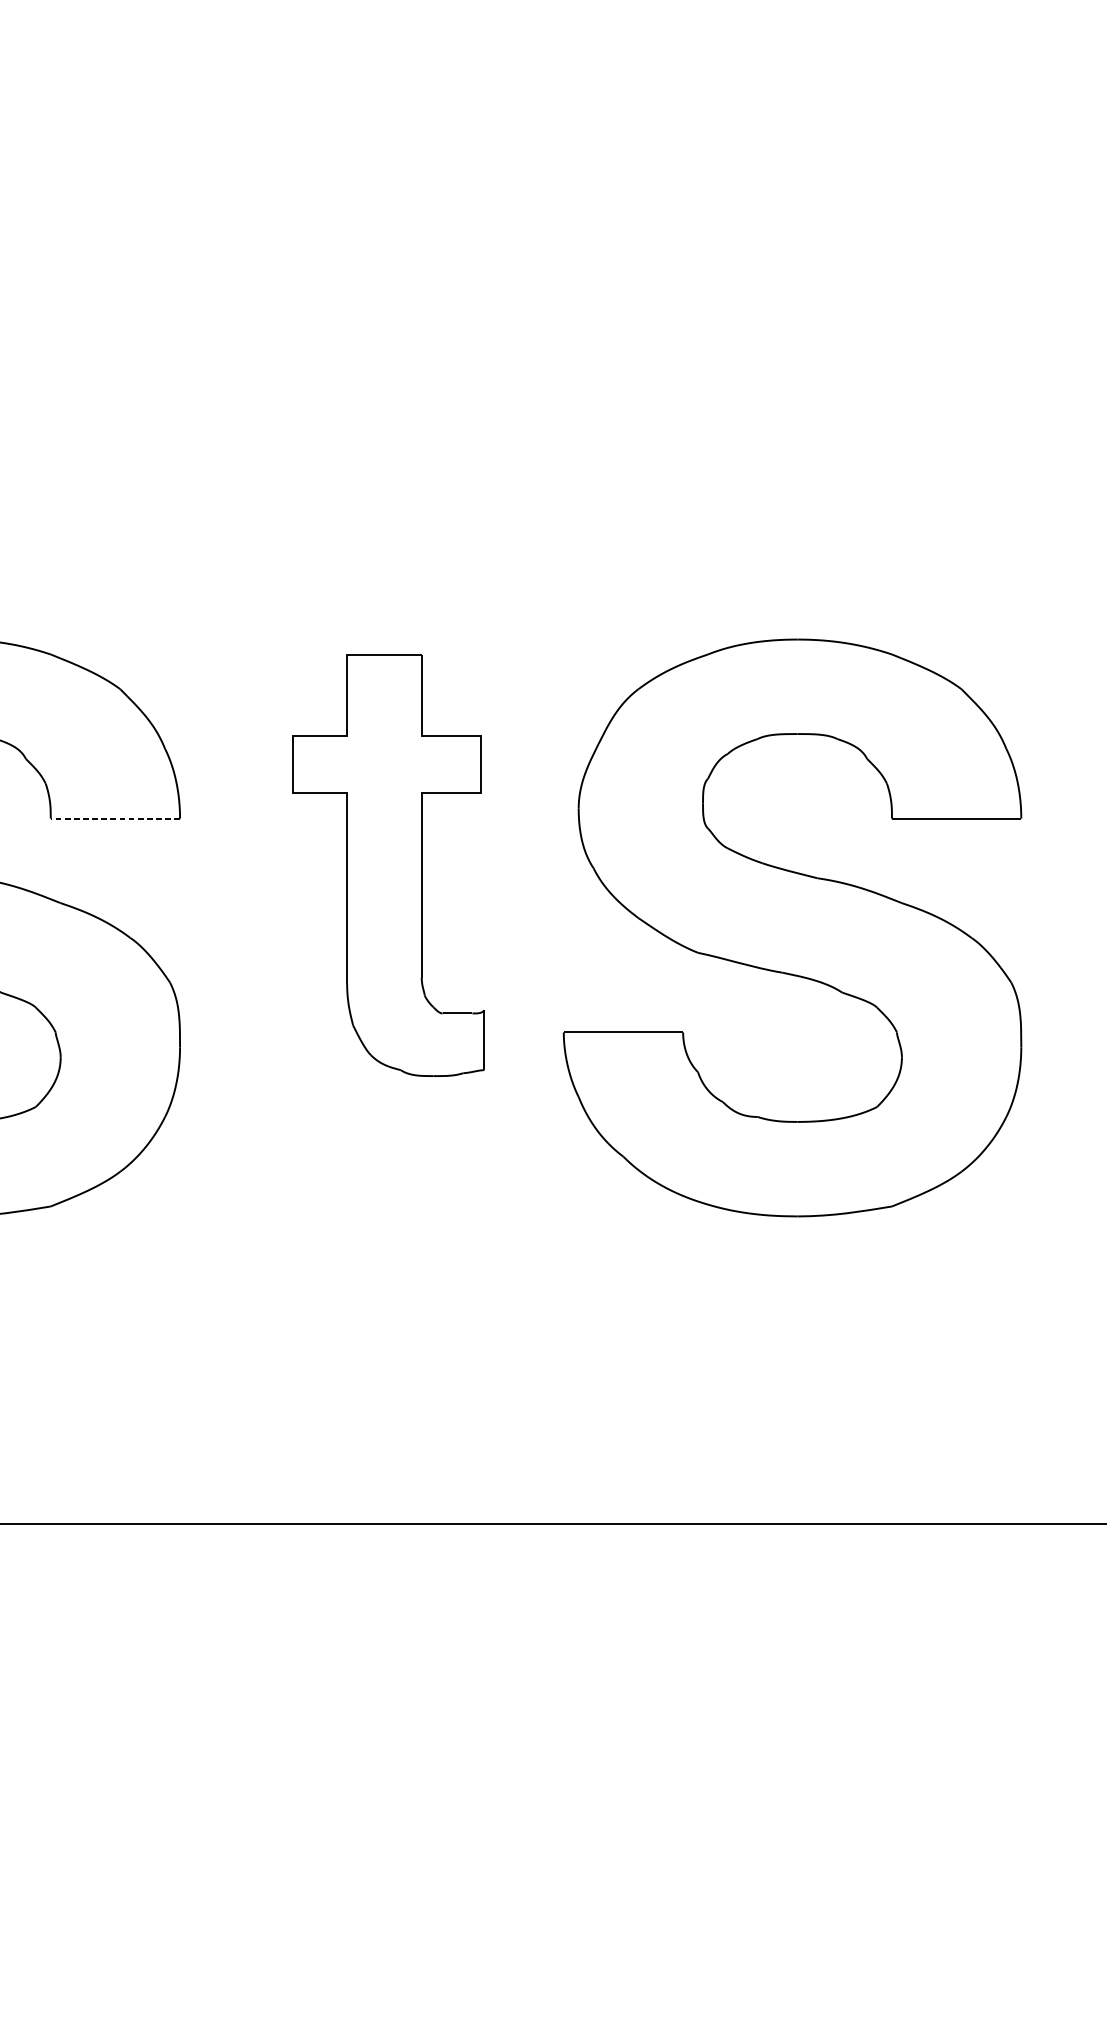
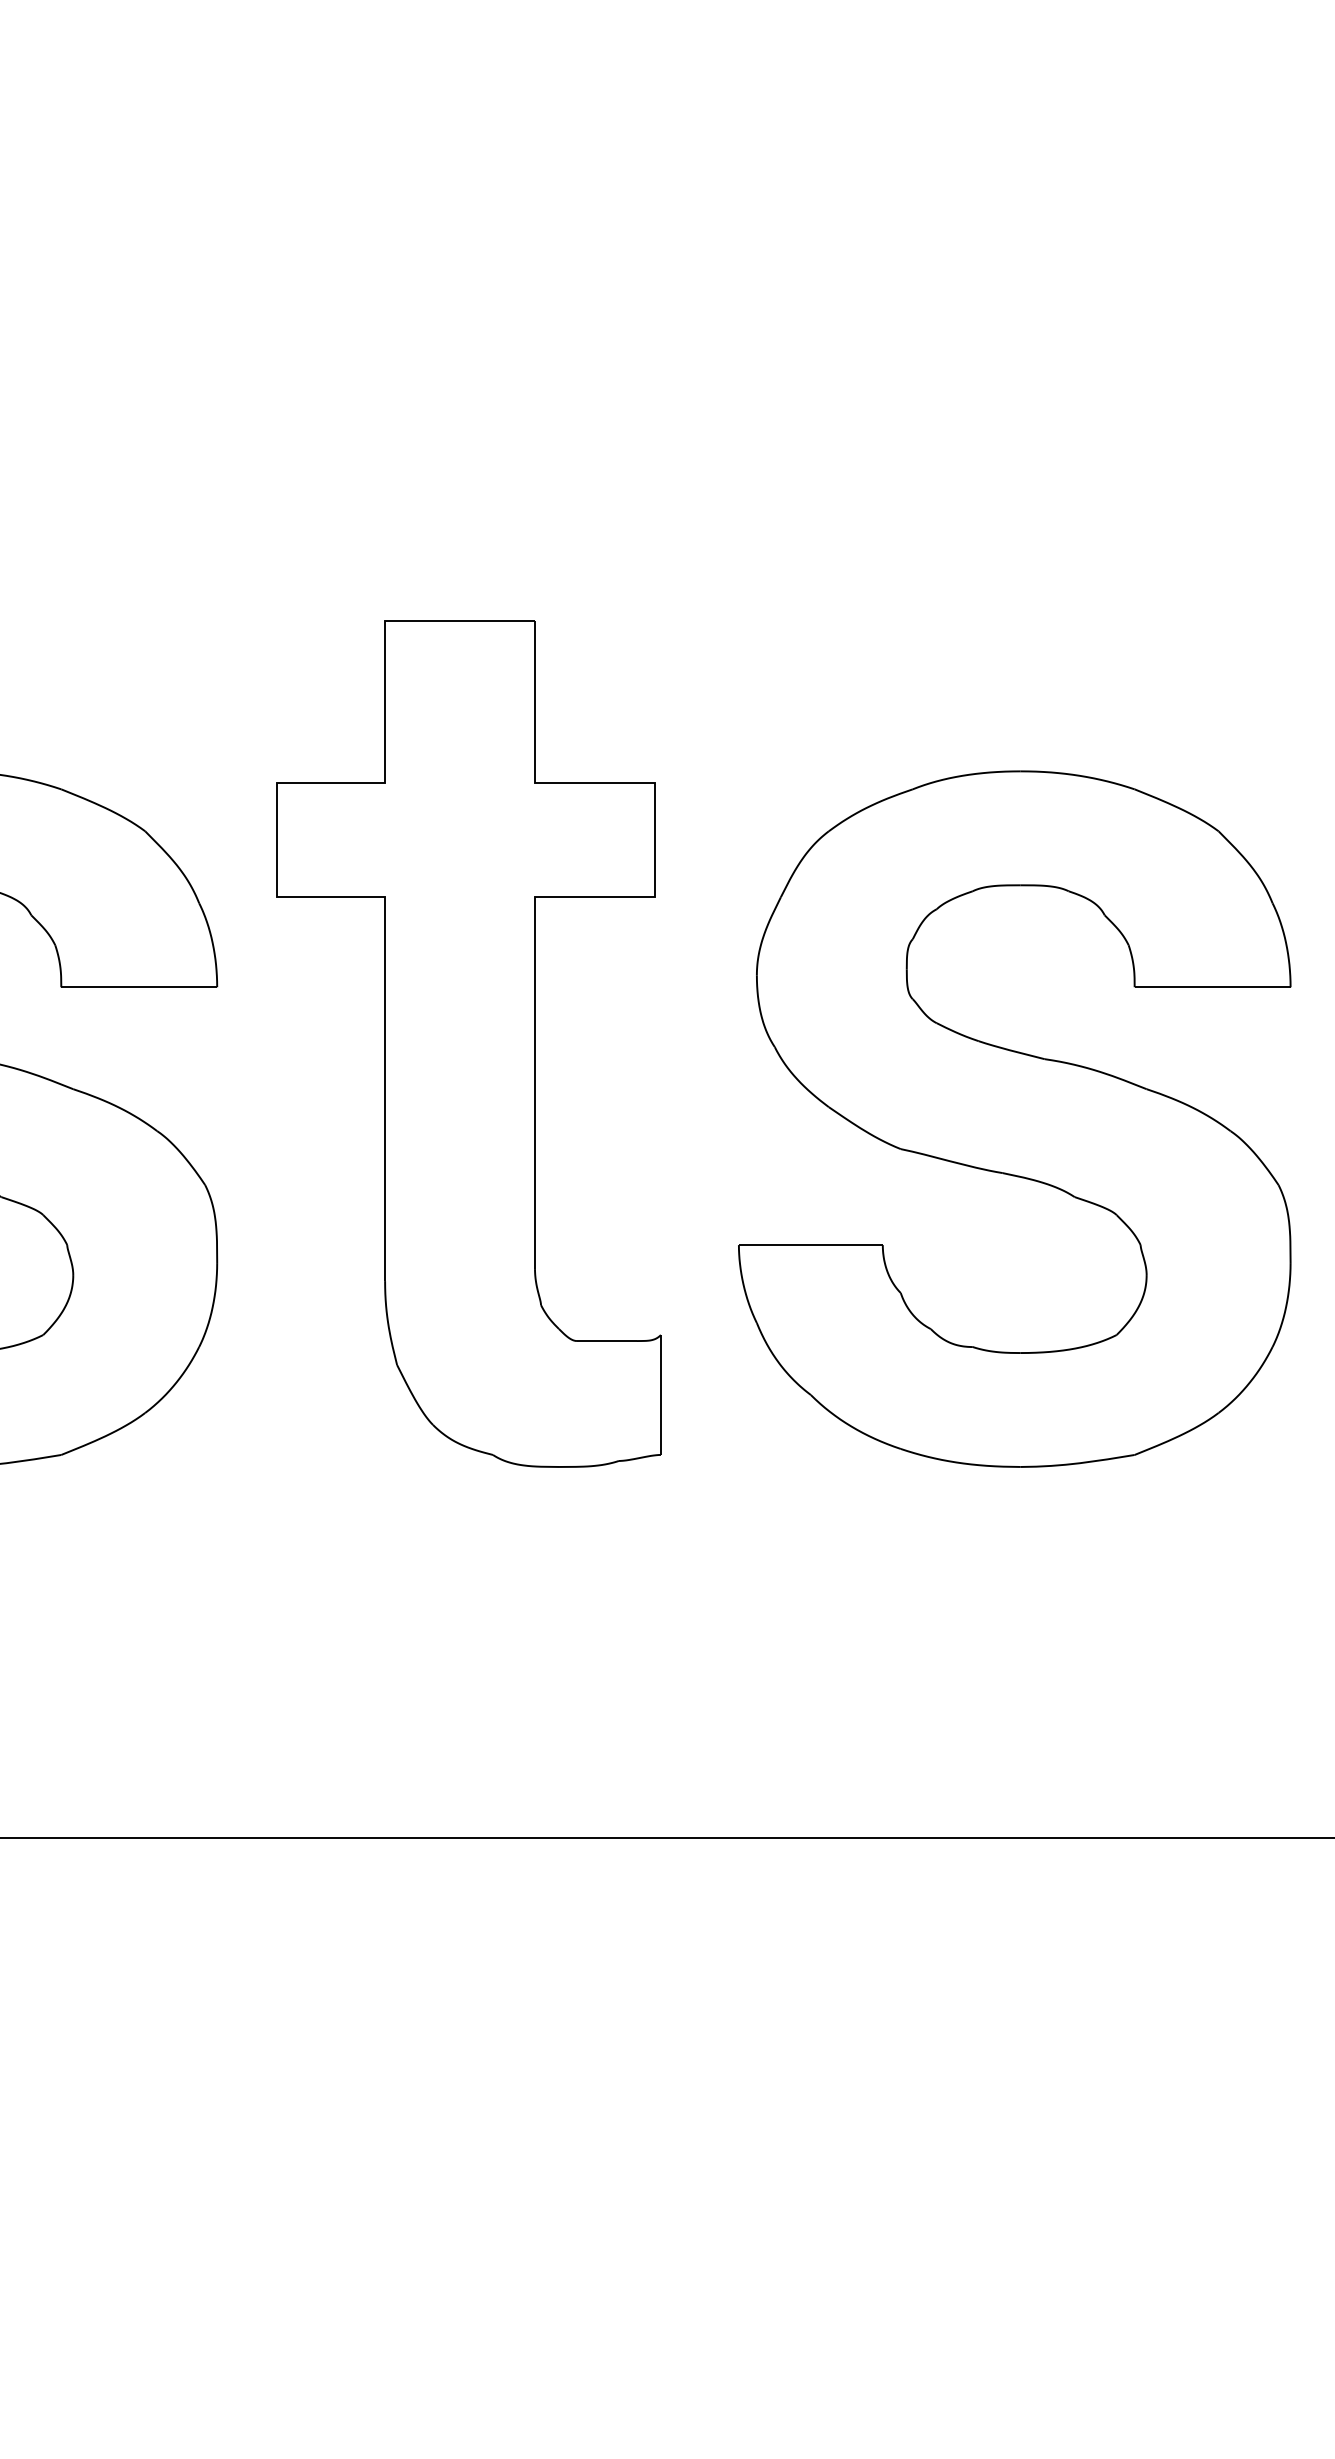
line: (115, 818) -> (139, 987), dashed -> solid
part: (388, 865) -> (468, 1043), size x1.67
part: (792, 927) -> (1014, 1118), moved

